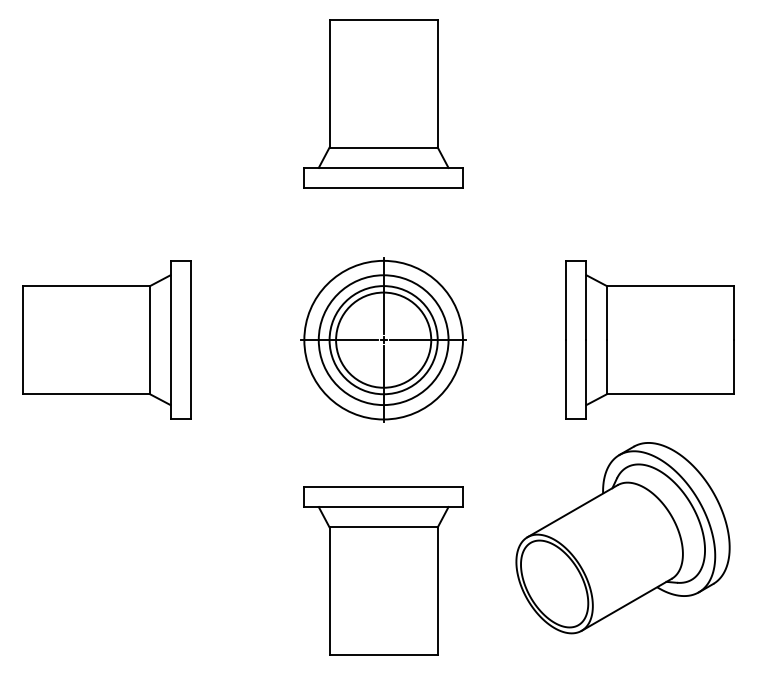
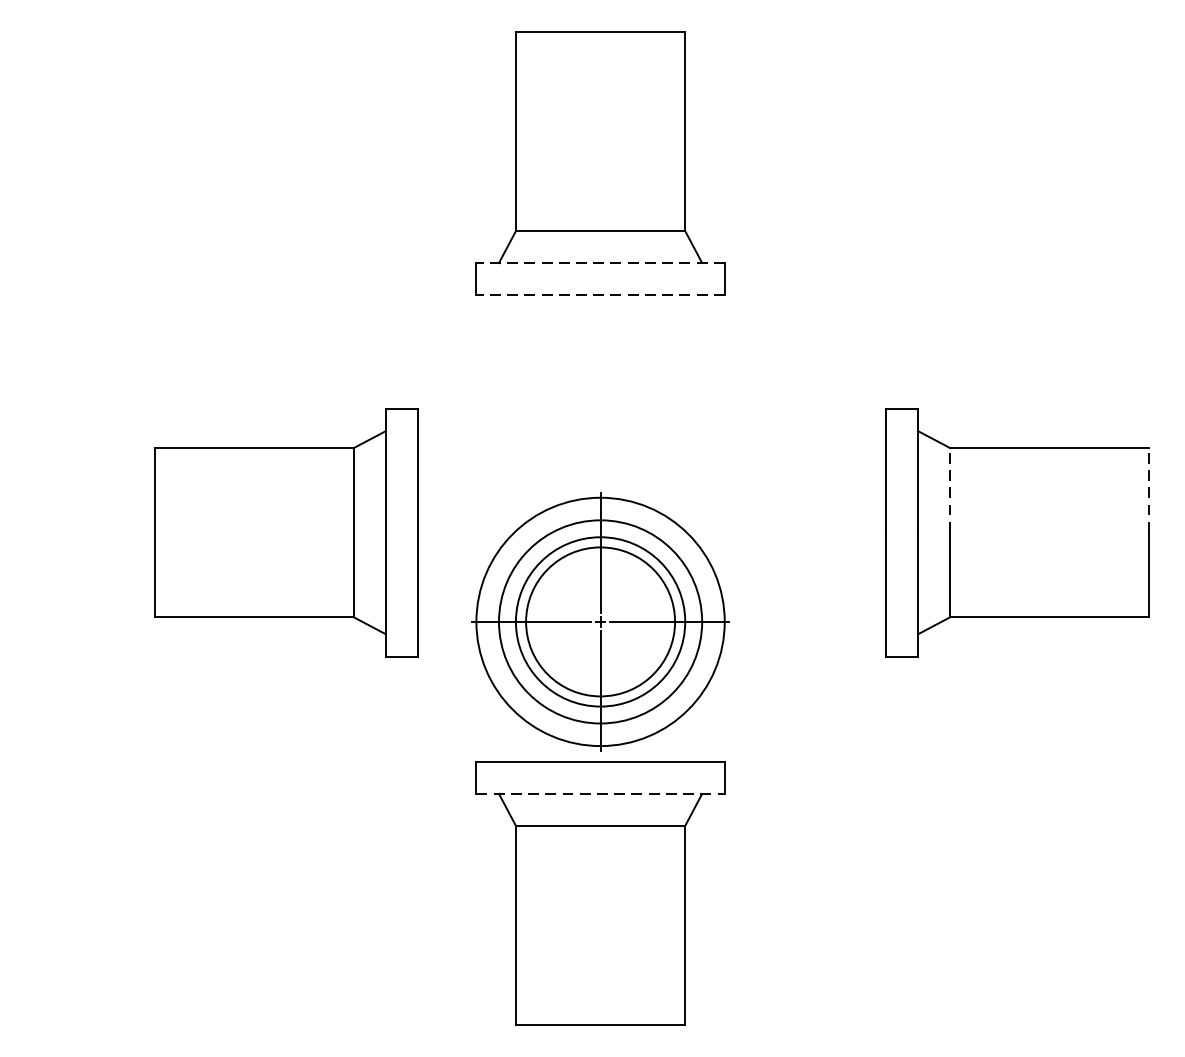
line: (383, 167) -> (600, 262), solid -> dashed
line: (383, 188) -> (600, 295), solid -> dashed
line: (606, 312) -> (949, 489), solid -> dashed
line: (734, 312) -> (1149, 489), solid -> dashed
part: (106, 339) -> (285, 531), moved
part: (383, 339) -> (600, 620), moved
line: (384, 507) -> (601, 794), solid -> dashed
part: (622, 538) -> (974, 843), removed

